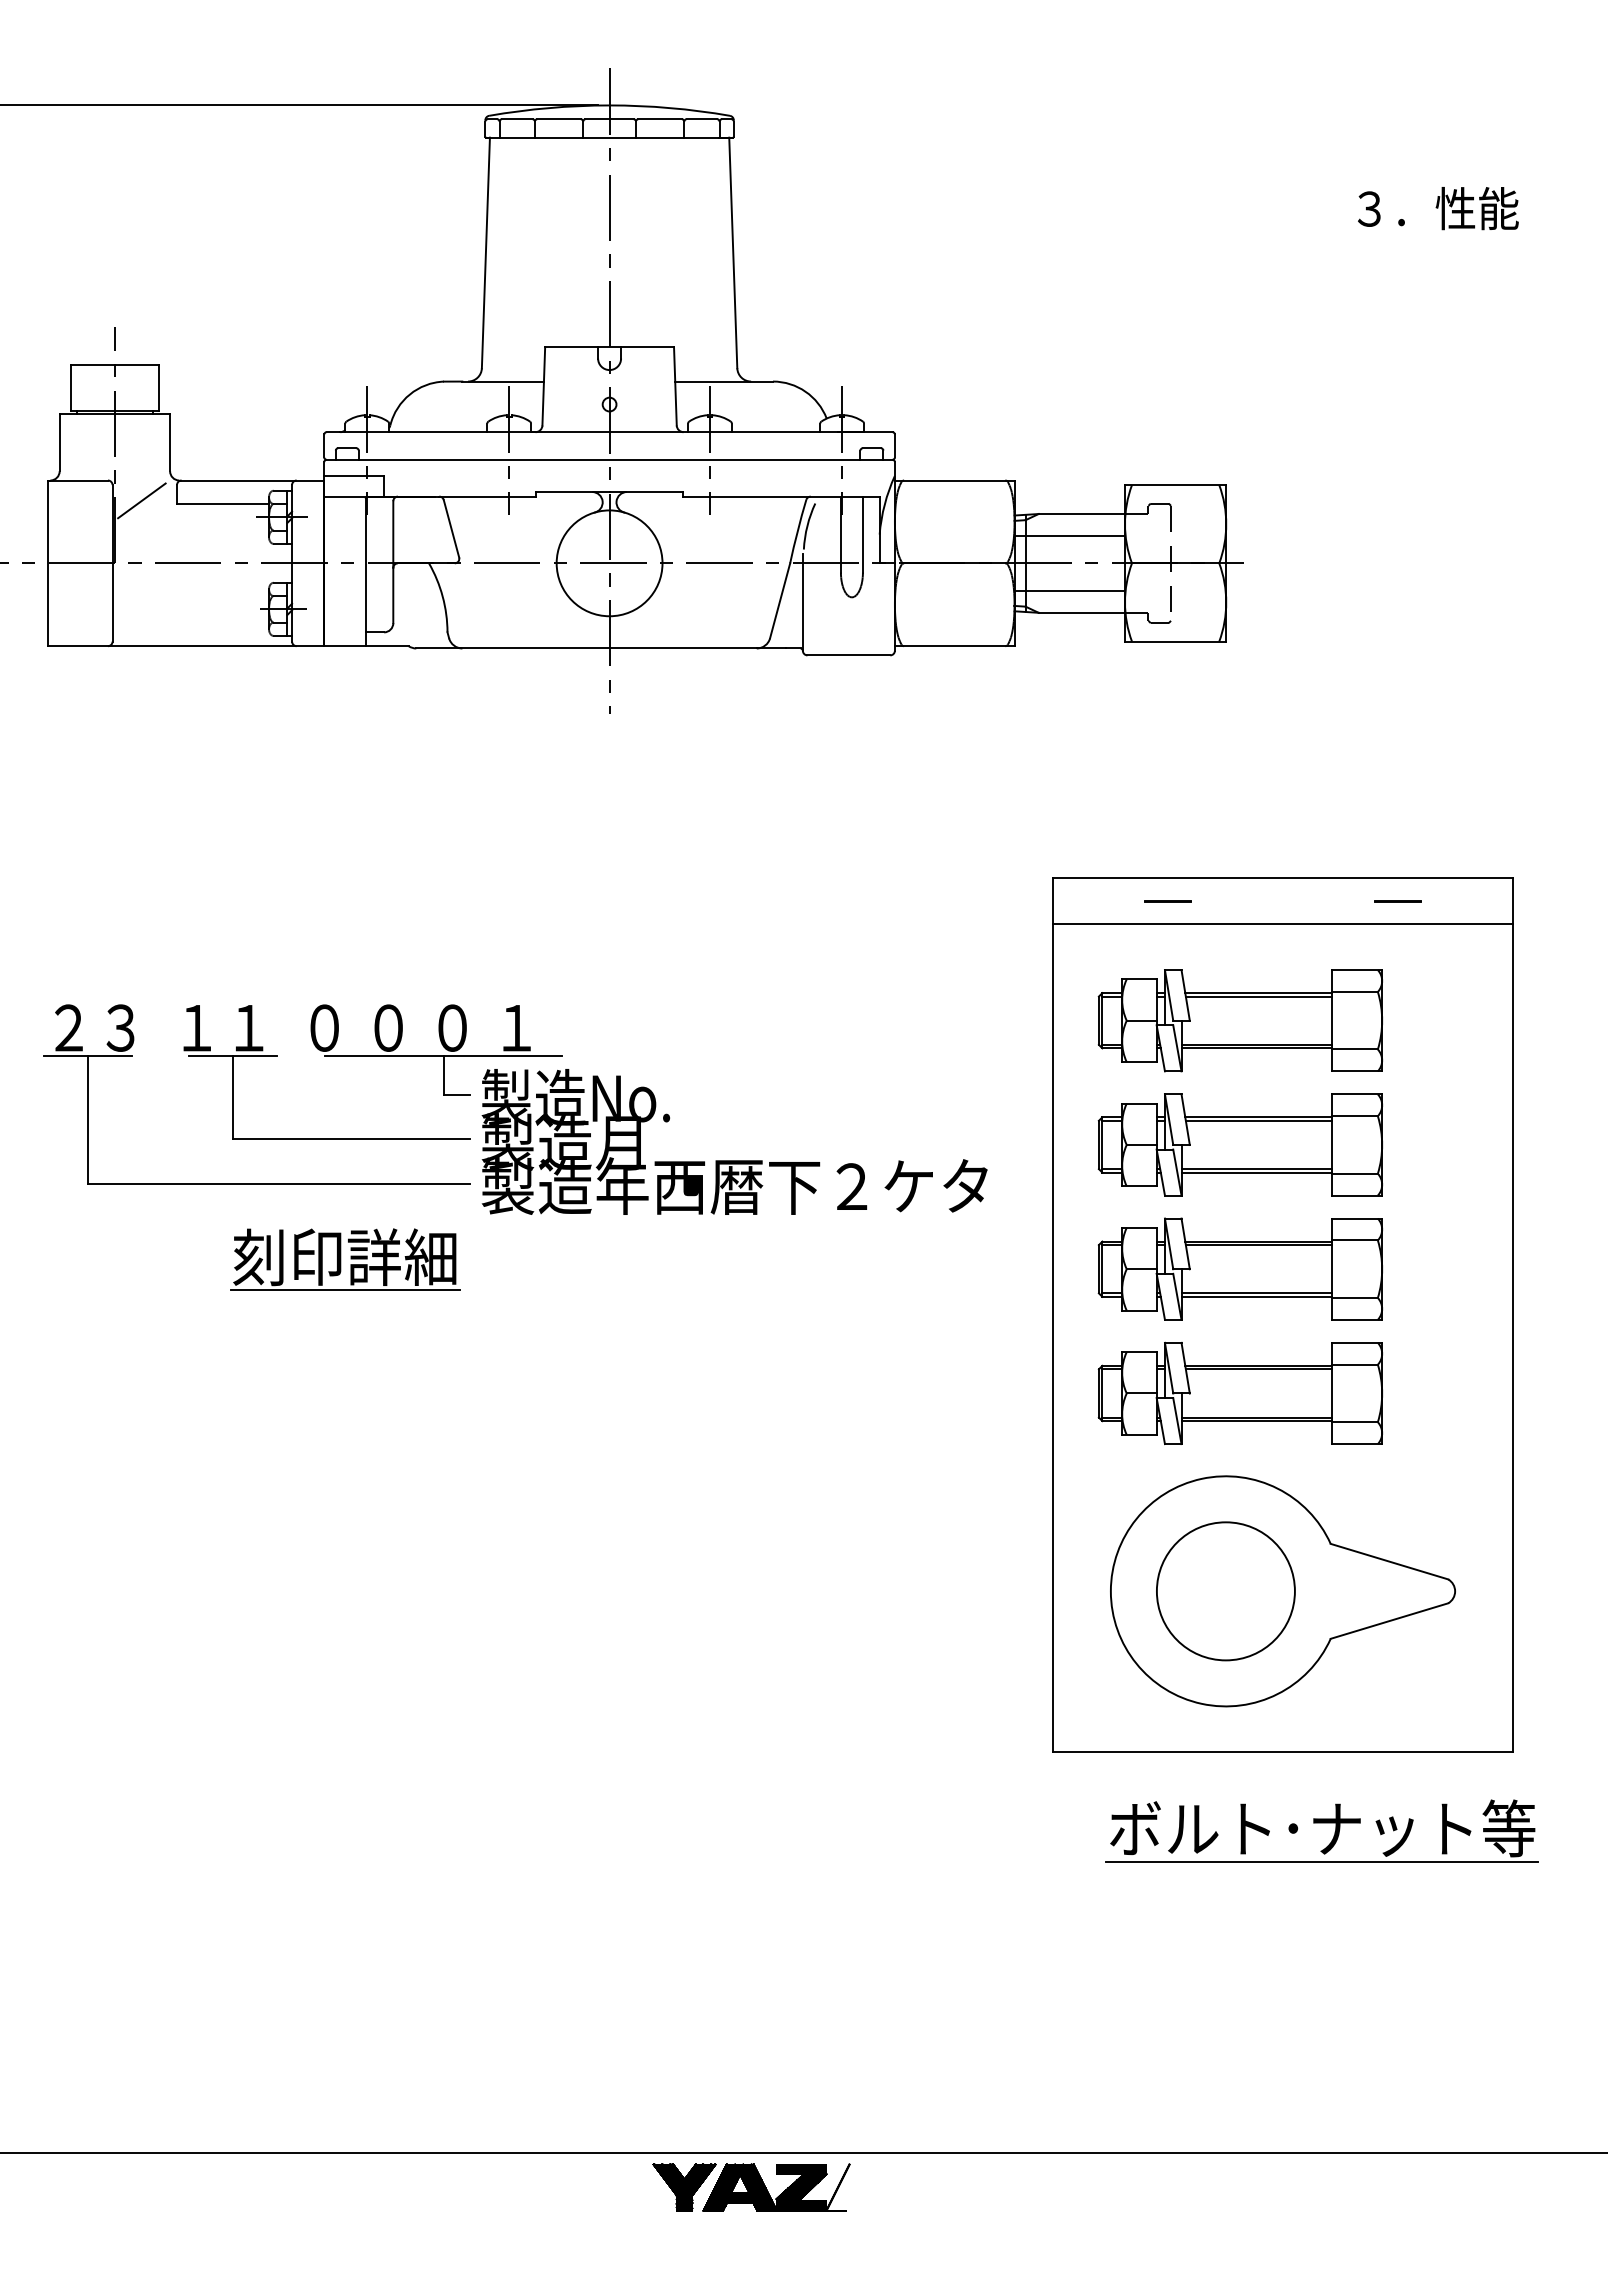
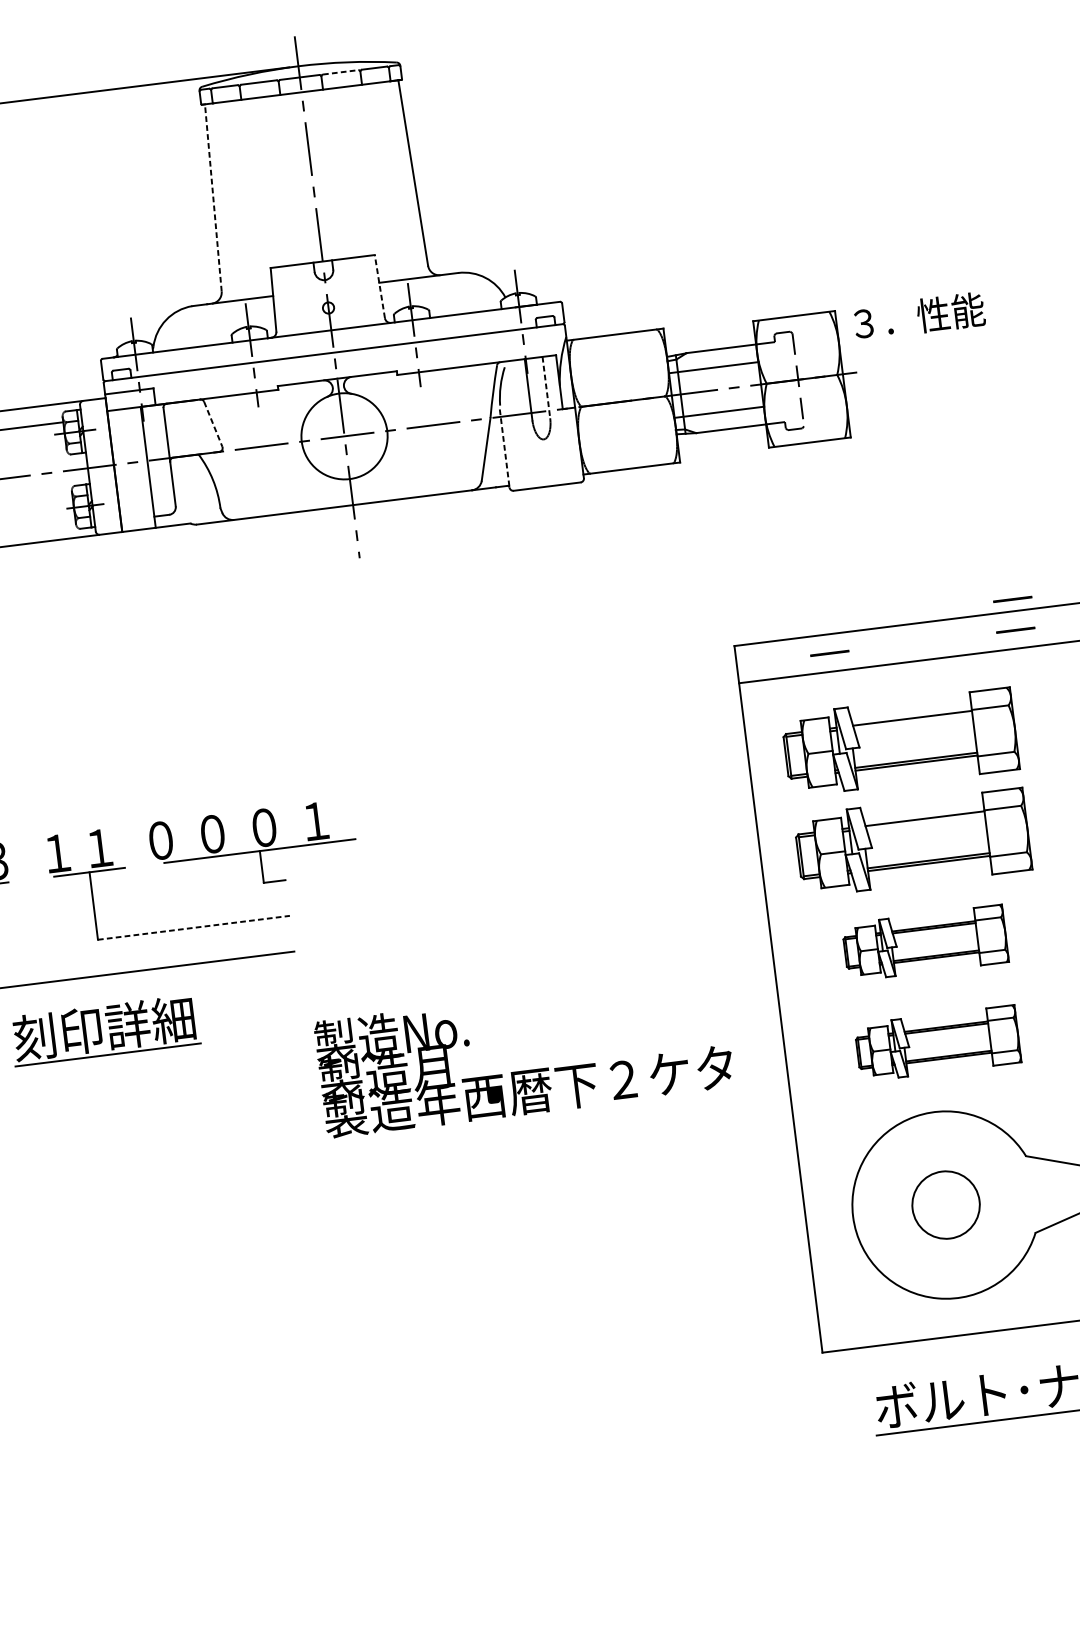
line: (660, 119) -> (341, 72), solid -> dashed
text: (1438, 208) -> (919, 316), moved
line: (485, 252) -> (212, 197), solid -> dashed
line: (675, 385) -> (379, 285), solid -> dashed
line: (451, 528) -> (213, 424), solid -> dashed
line: (862, 534) -> (546, 387), solid -> dashed
line: (802, 602) -> (504, 448), solid -> dashed
line: (1398, 863) -> (1012, 599), added
line: (1258, 996) -> (912, 721), removed
line: (1258, 1120) -> (925, 821), removed
line: (351, 1139) -> (193, 927), solid -> dashed
text: (734, 1141) -> (524, 1055), moved
part: (345, 1259) -> (104, 1030), moved
part: (1239, 1268) -> (924, 942), size x0.7
part: (1239, 1392) -> (937, 1043), size x0.7
circle: (1225, 1591) -> (945, 1205), size x0.6

